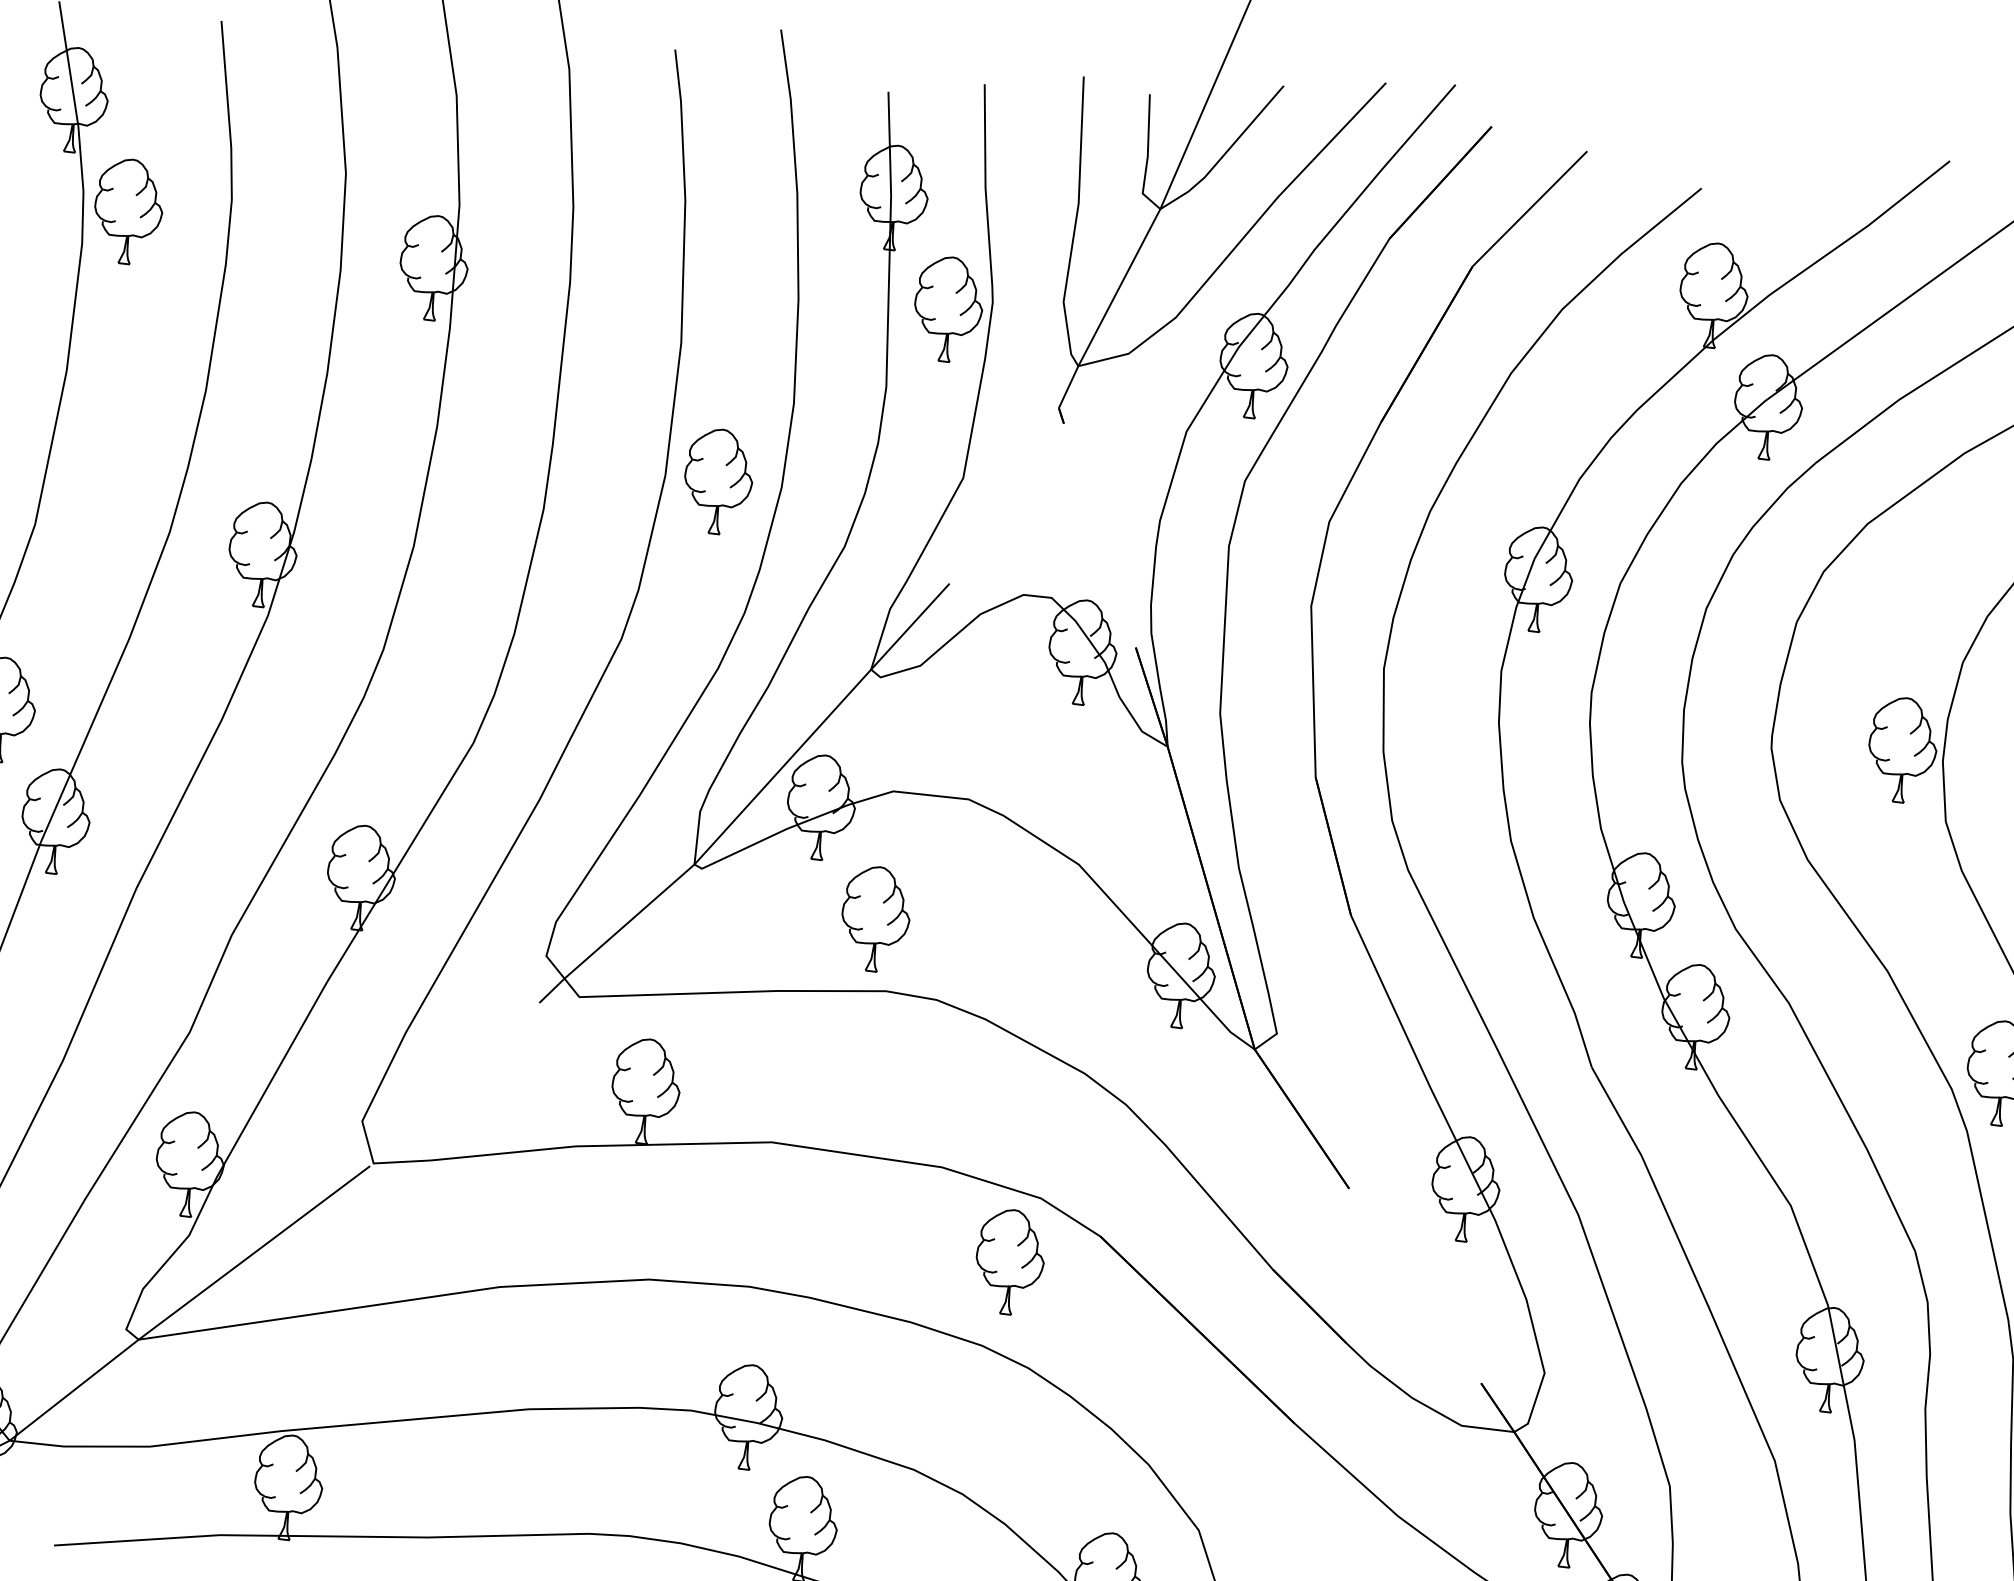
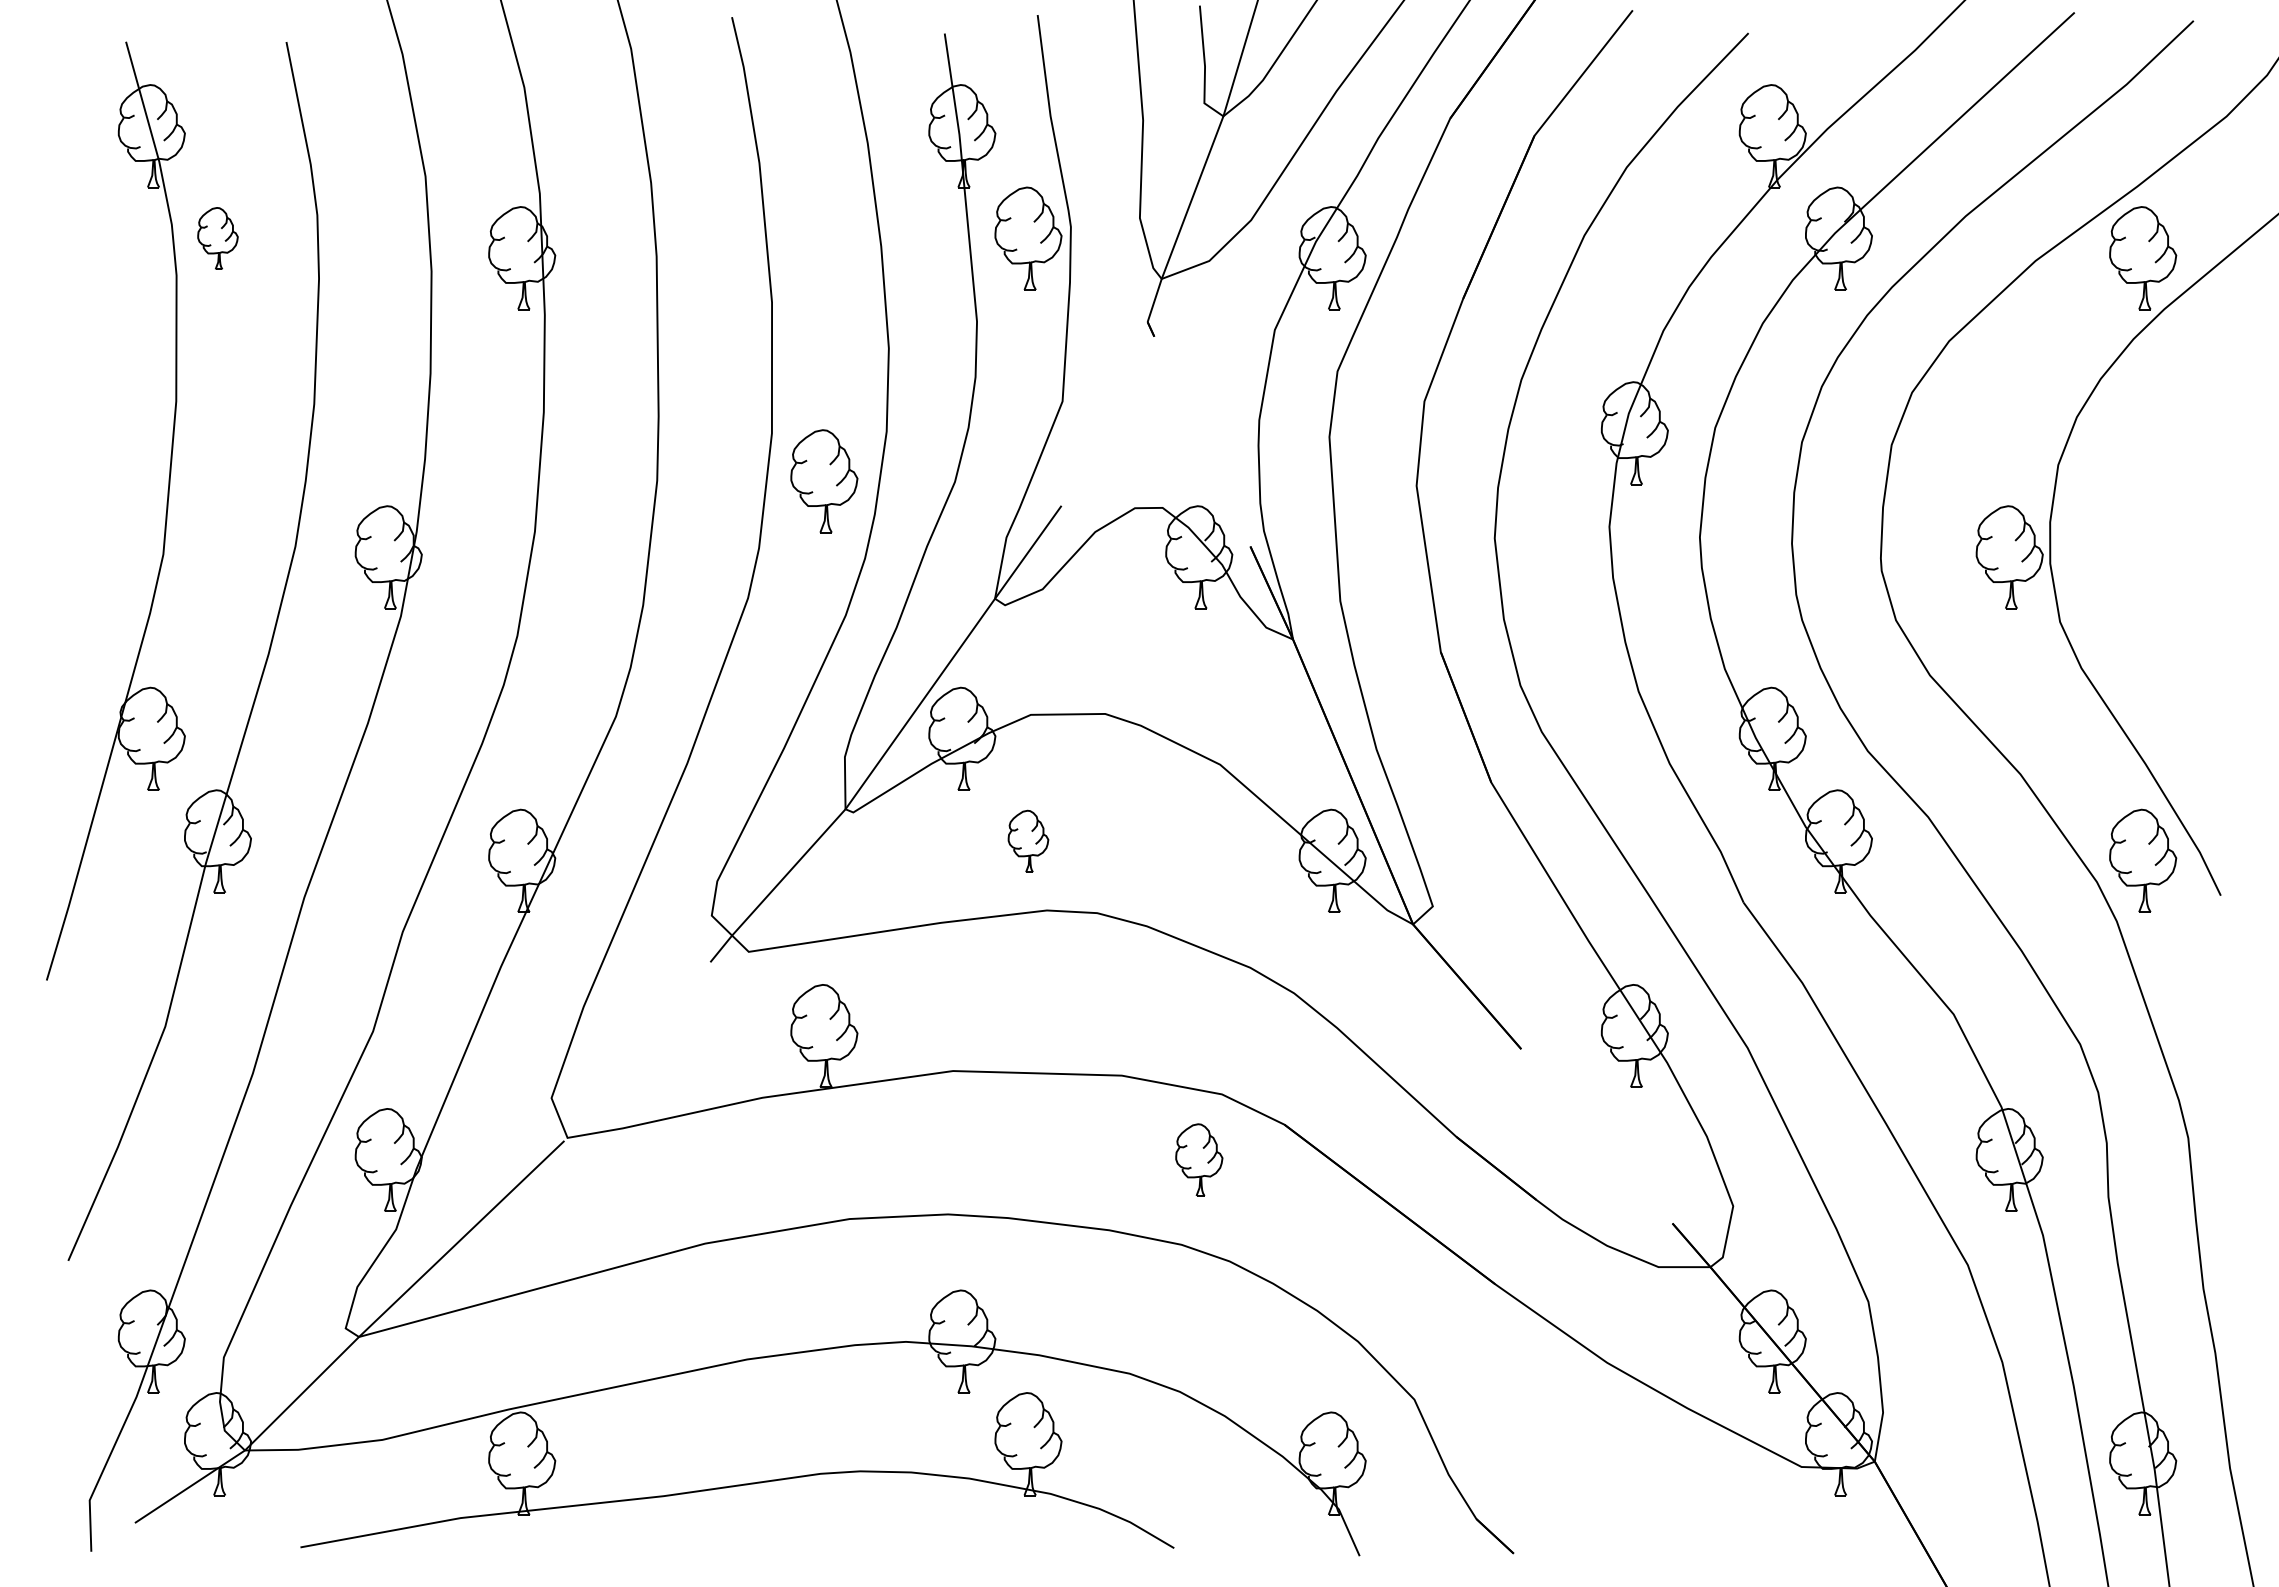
part: (128, 211) -> (217, 238), size x0.6
part: (718, 481) -> (824, 481), moved
part: (875, 919) -> (1028, 841), size x0.6
part: (1010, 1261) -> (1199, 1159), size x0.7

